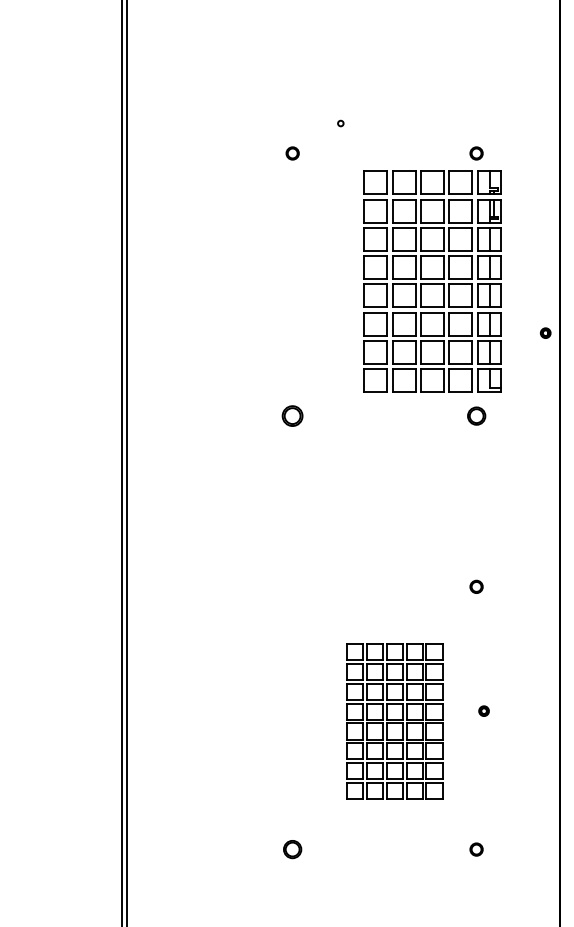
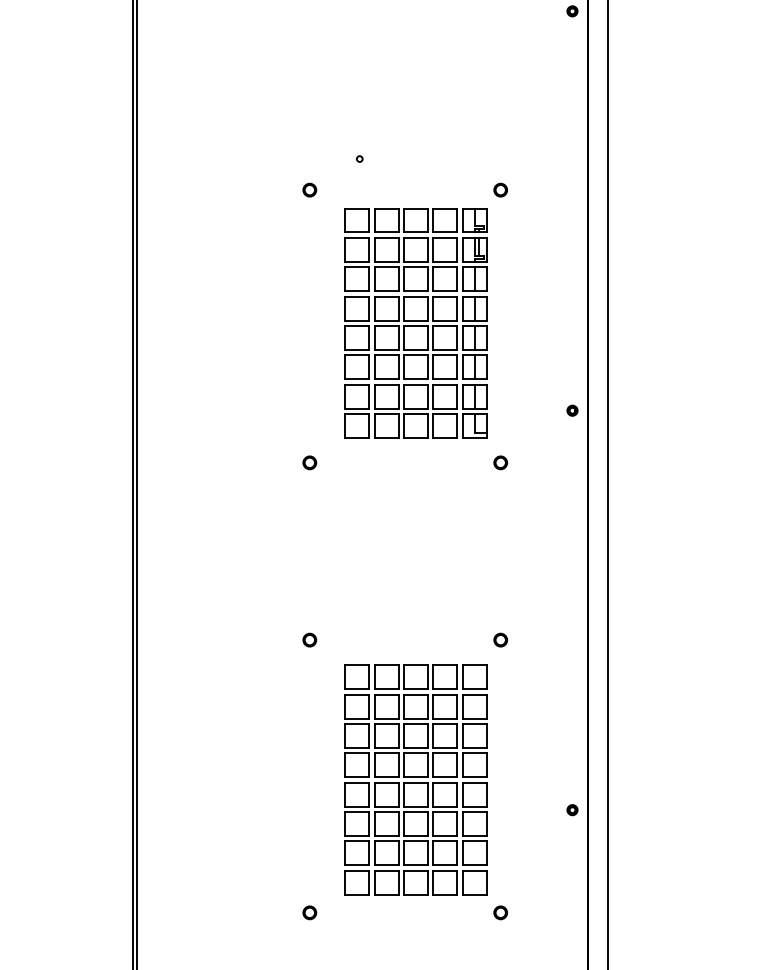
part: (432, 281) -> (415, 323), moved
part: (545, 332) -> (572, 410), moved
part: (292, 415) -> (309, 462), size x0.62
part: (476, 415) -> (500, 462), size x0.71
part: (292, 586) -> (309, 639), added
part: (484, 711) -> (572, 810), moved
part: (394, 721) -> (415, 779), size x1.43
part: (292, 849) -> (309, 912), size x0.71

